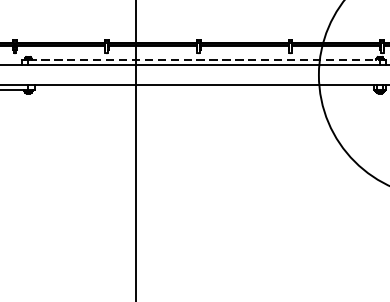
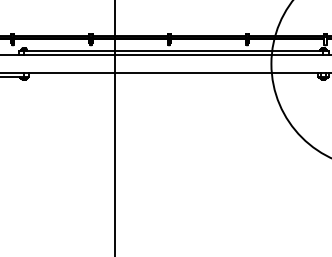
line: (203, 59) -> (173, 50), dashed -> solid

